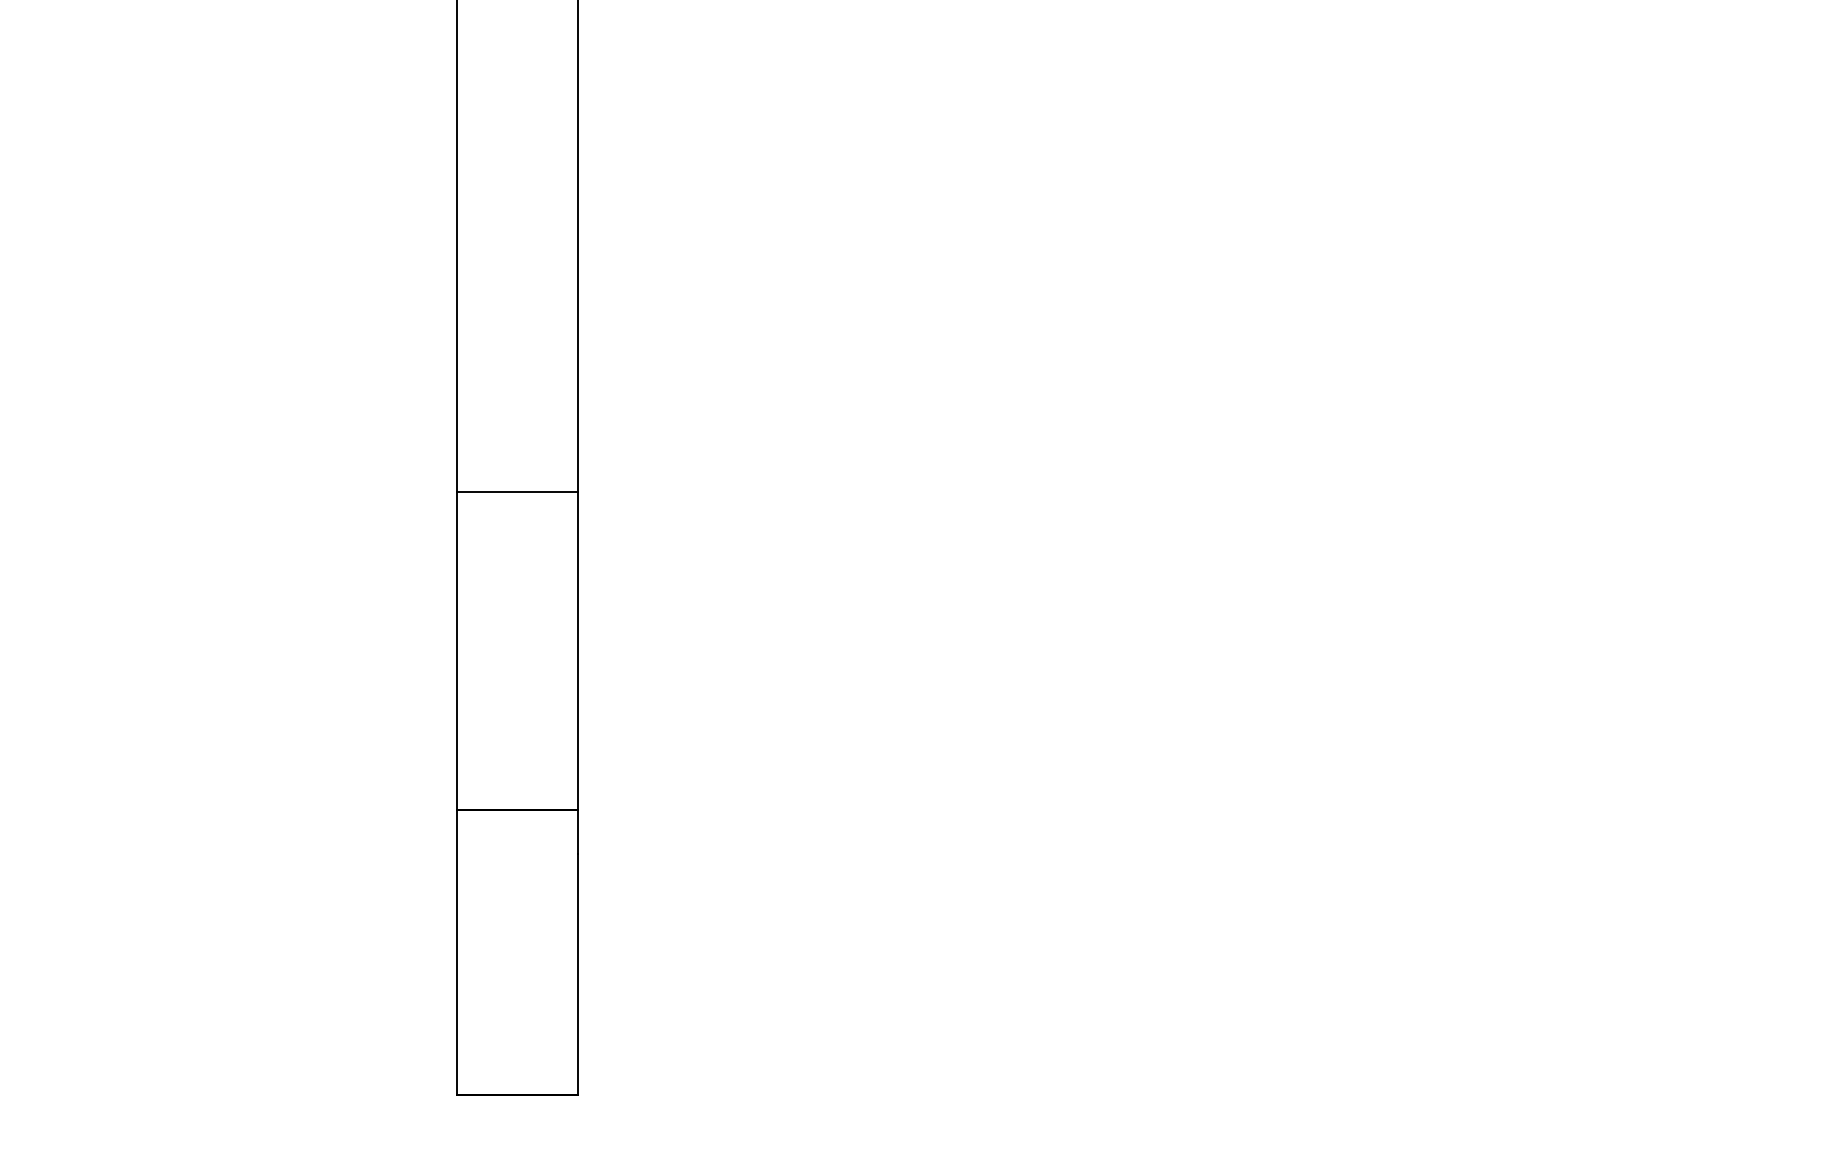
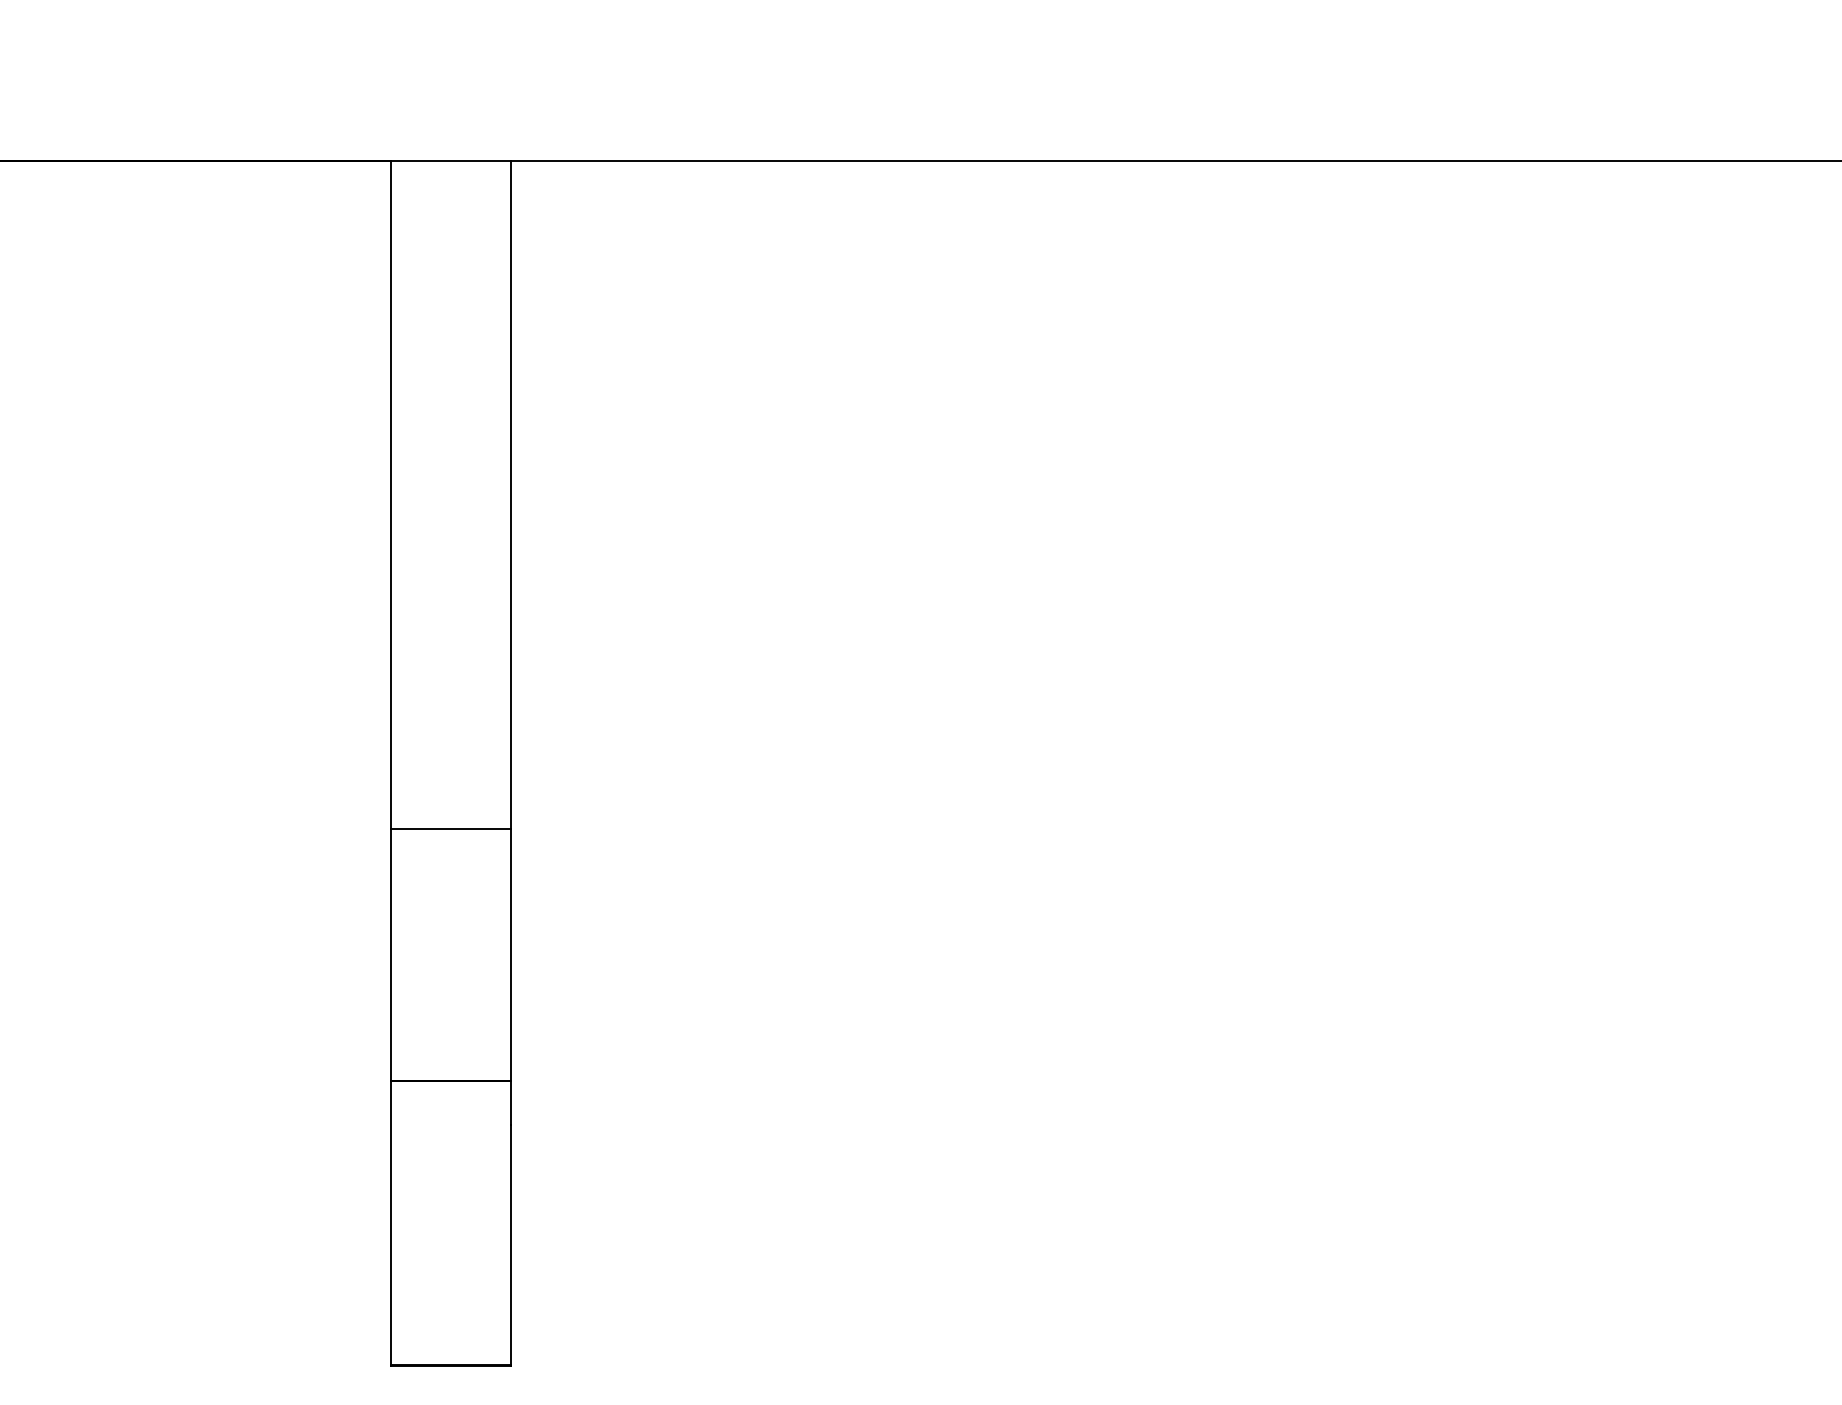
line: (516, 492) -> (450, 829), moved

